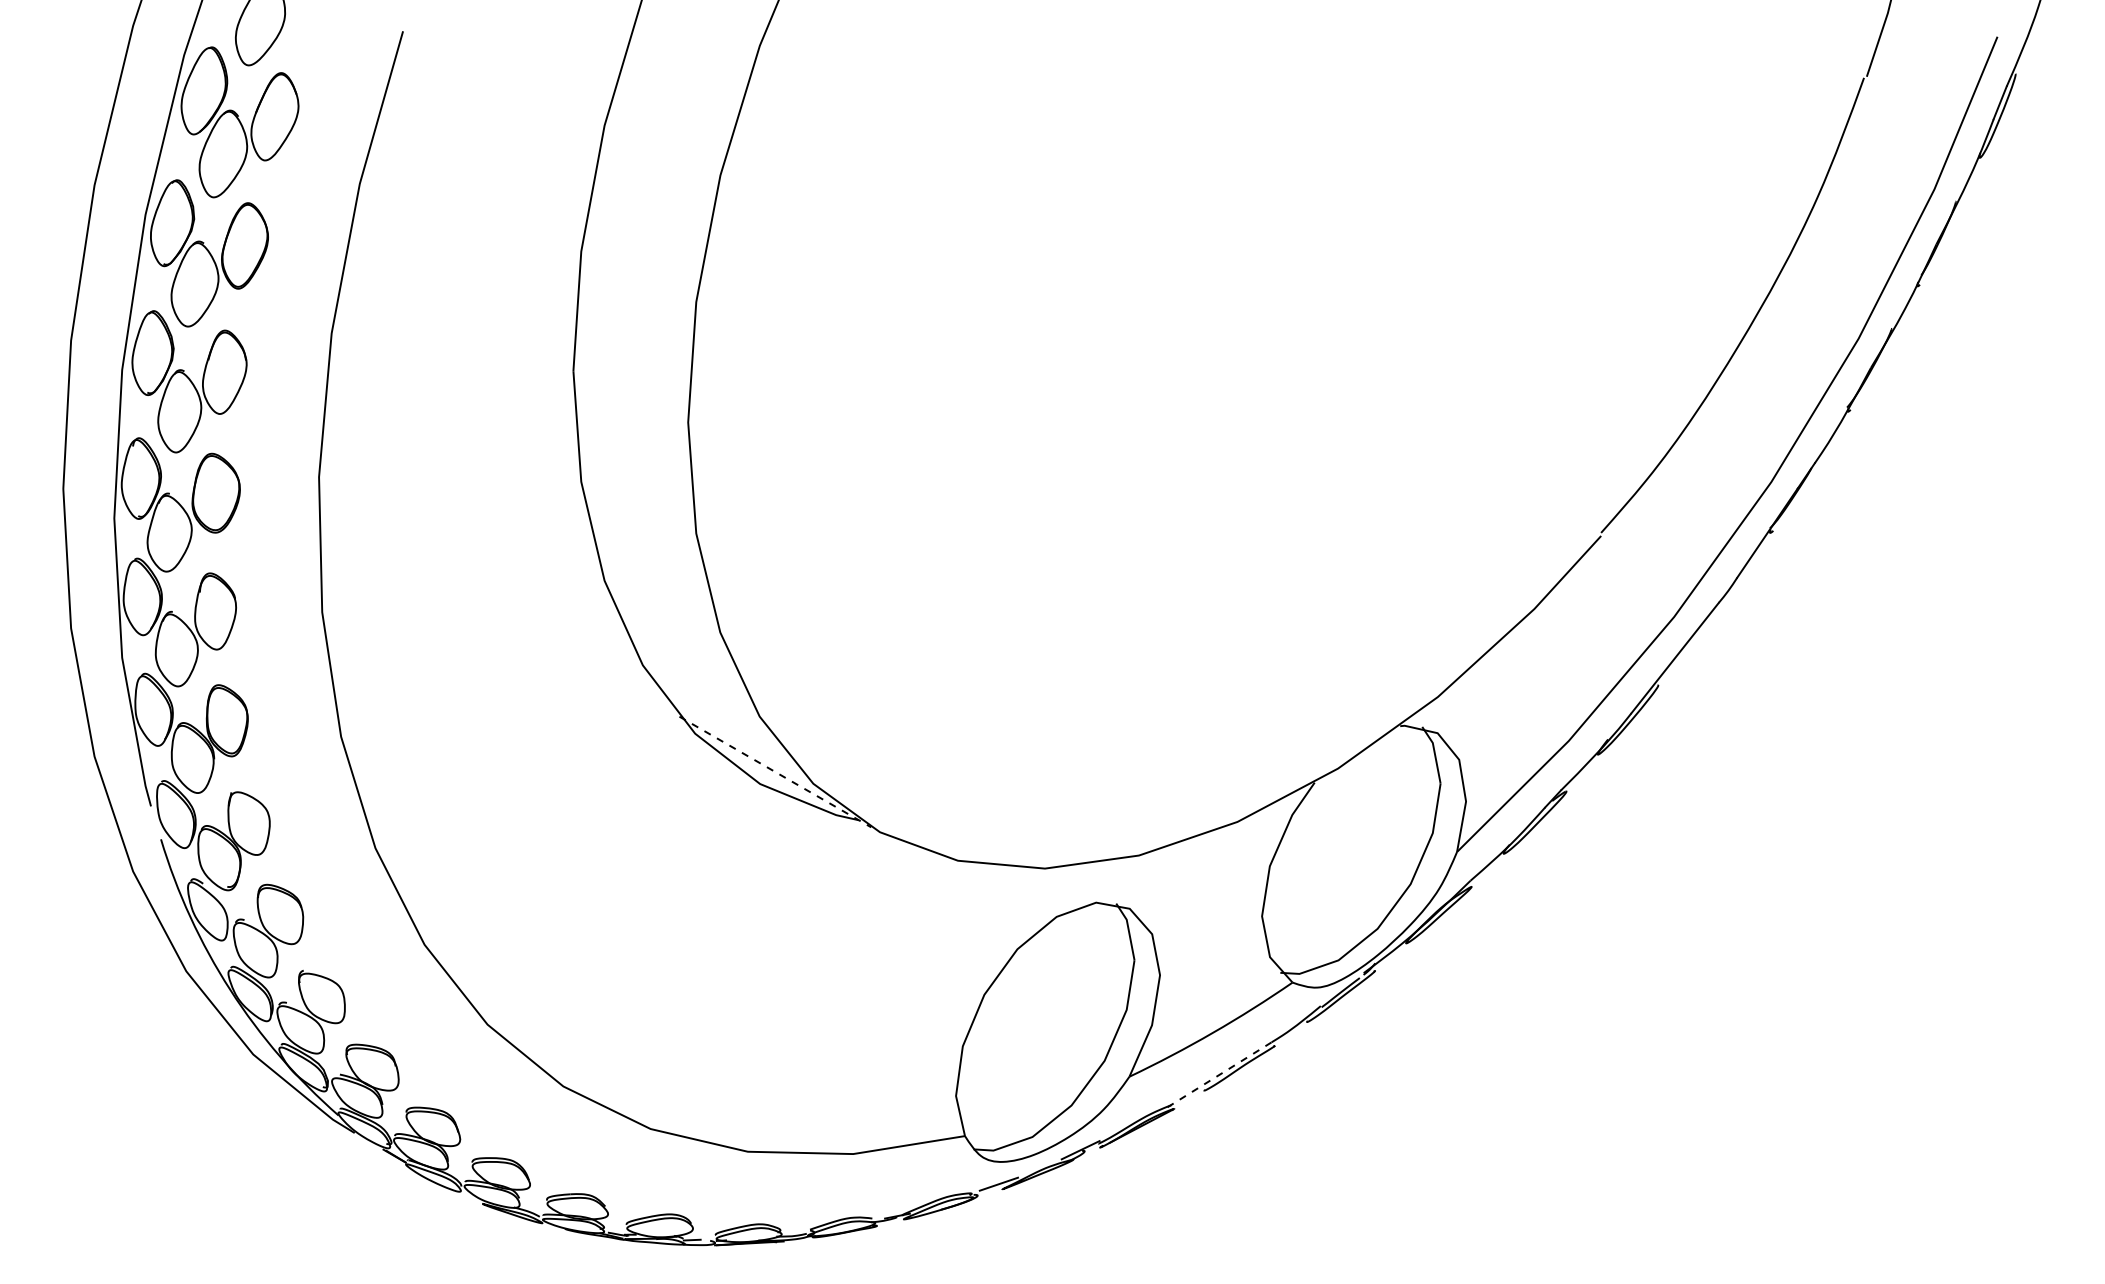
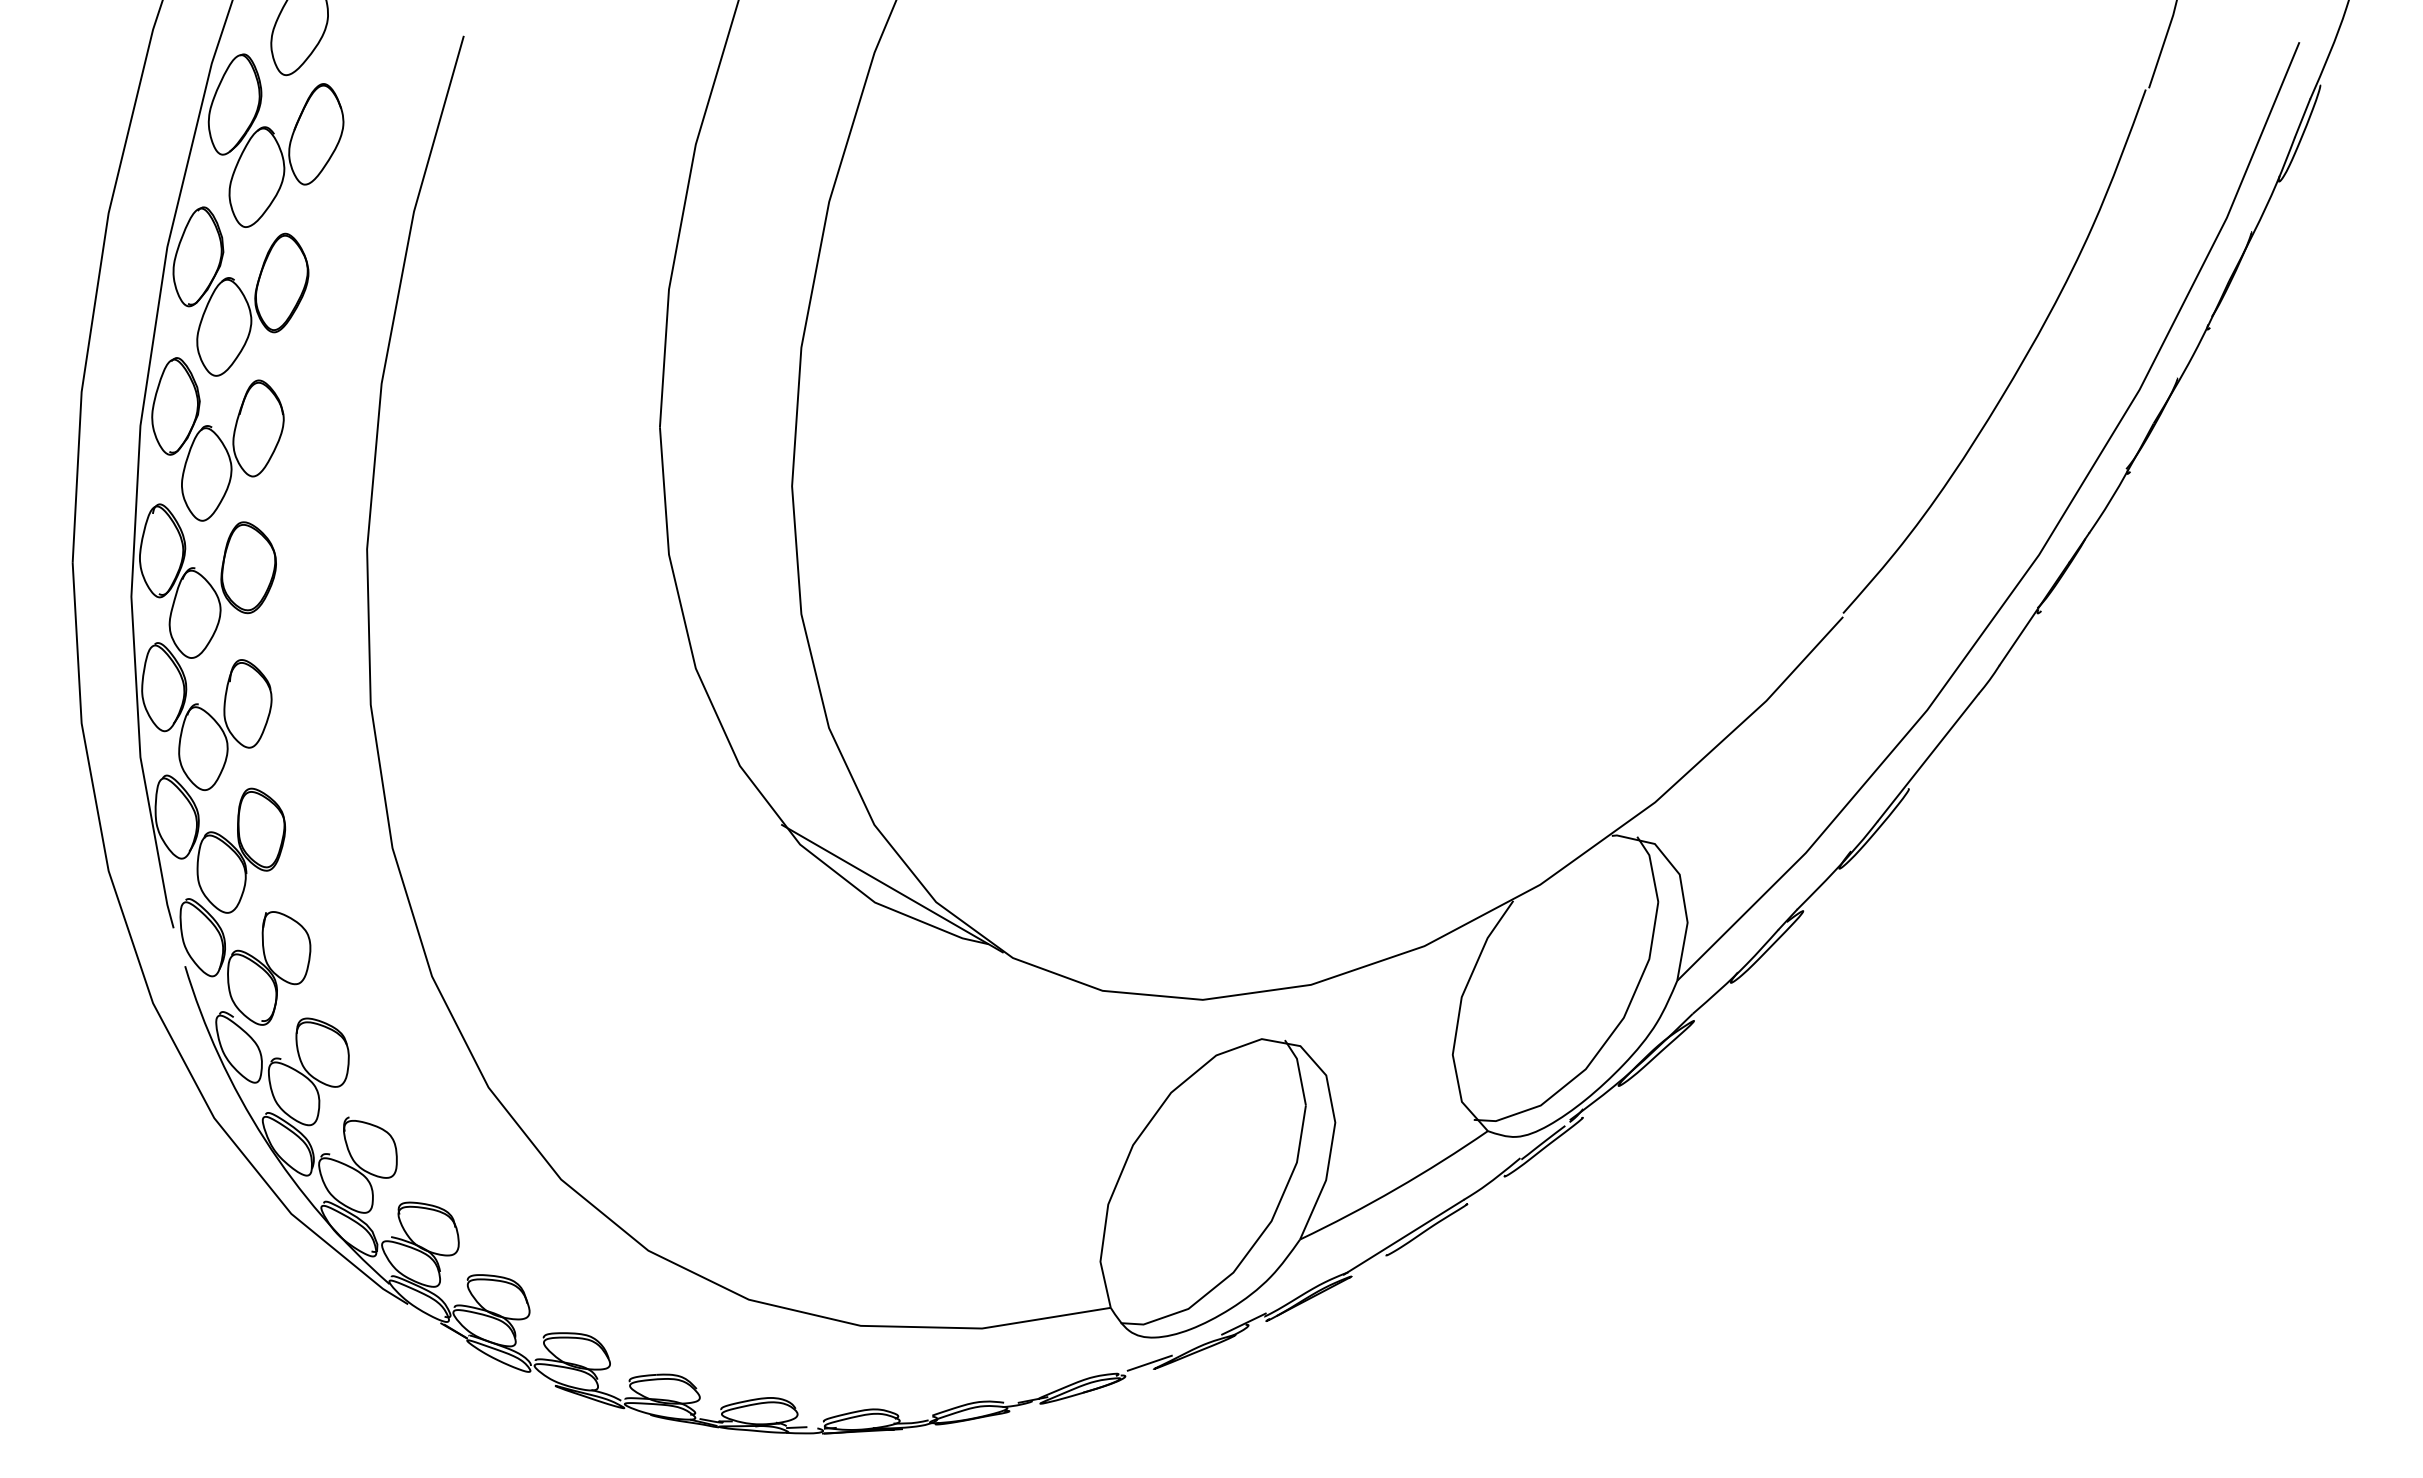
line: (775, 771) -> (892, 888), dashed -> solid
line: (1219, 1074) -> (1403, 1237), dashed -> solid

